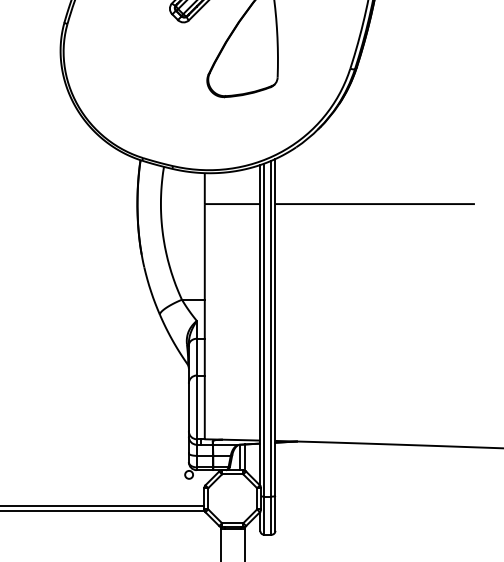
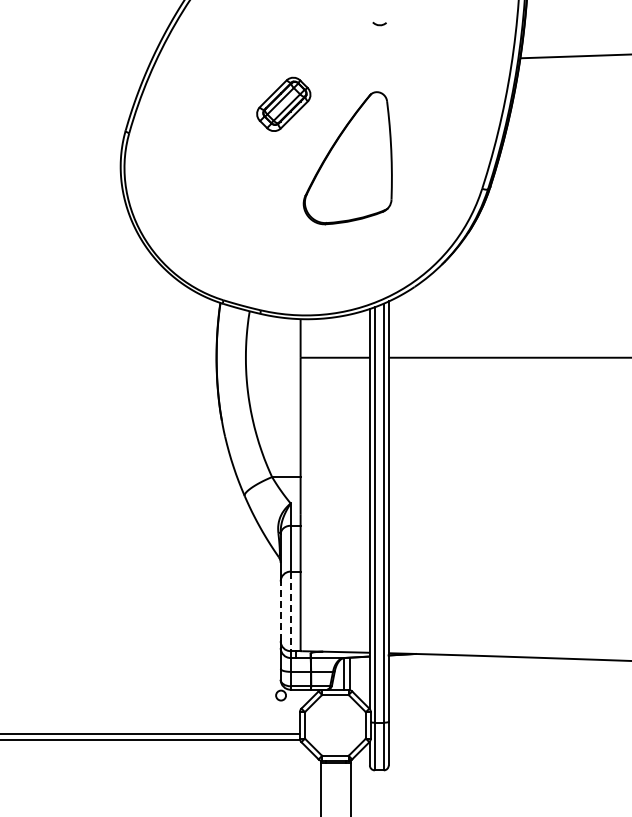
line: (188, 407) -> (280, 611), solid -> dashed
line: (196, 407) -> (290, 611), solid -> dashed

